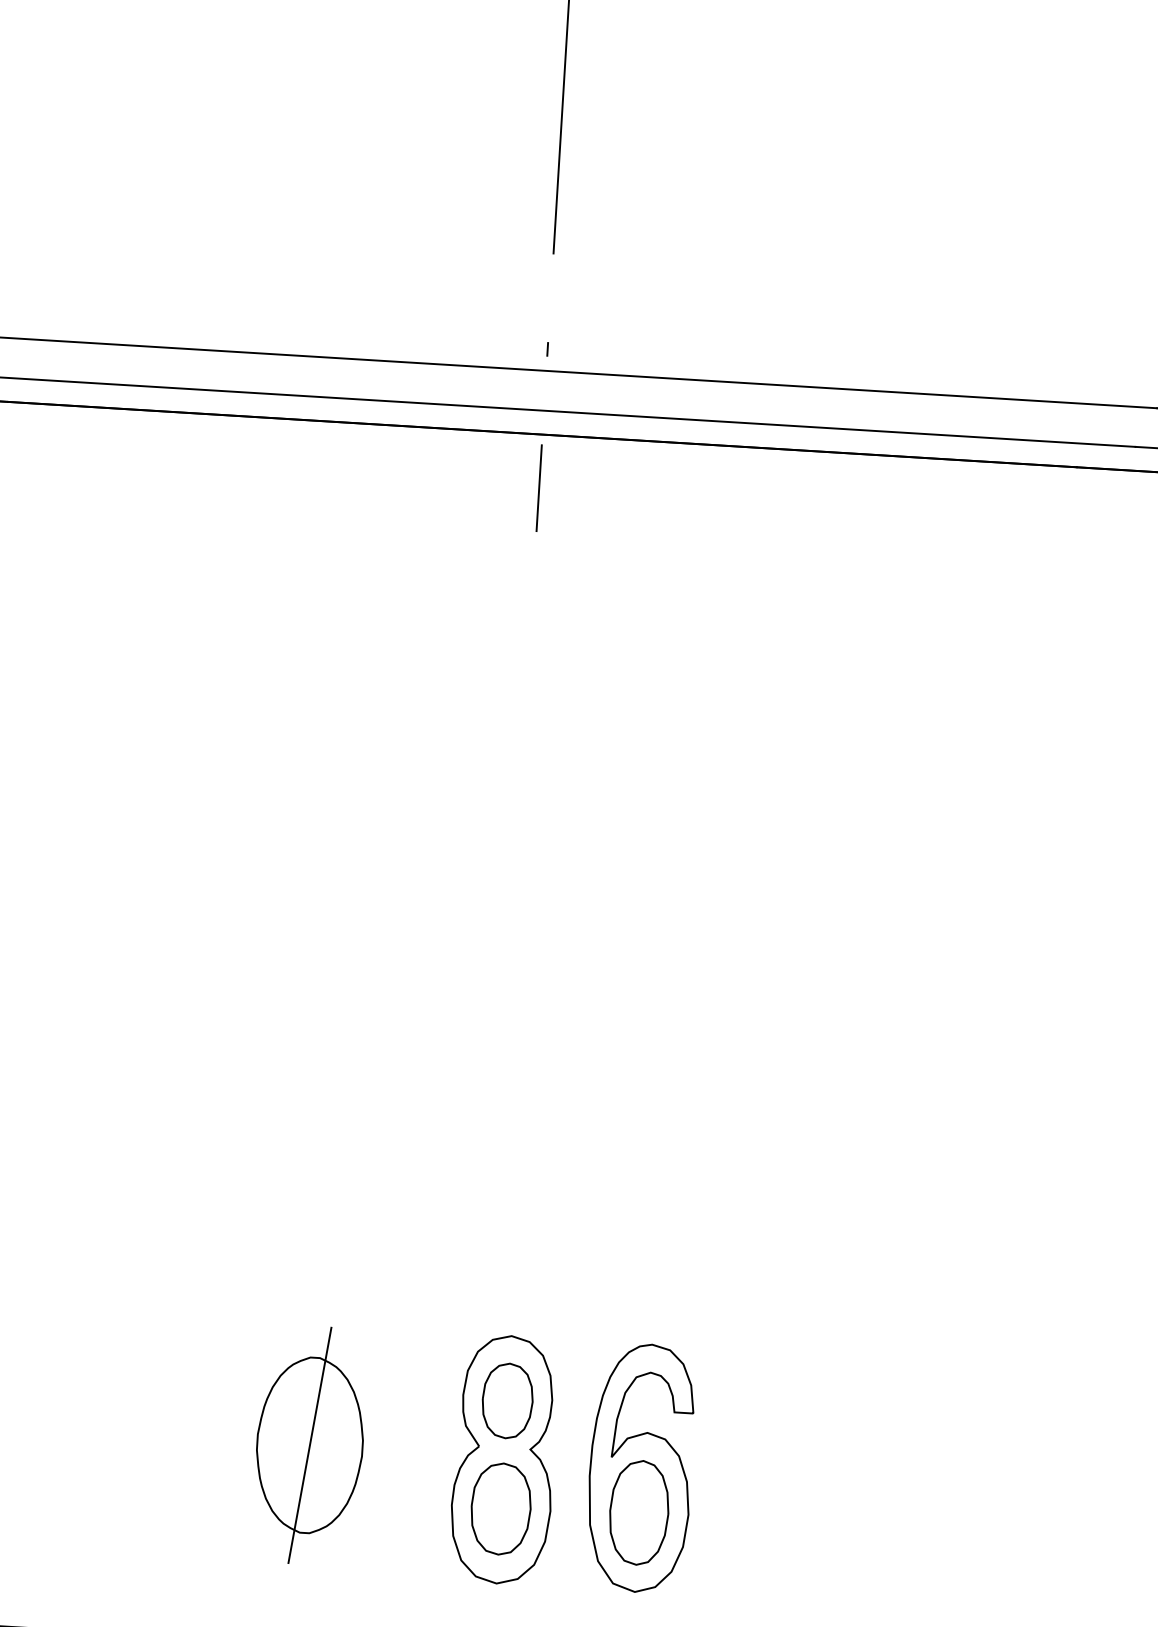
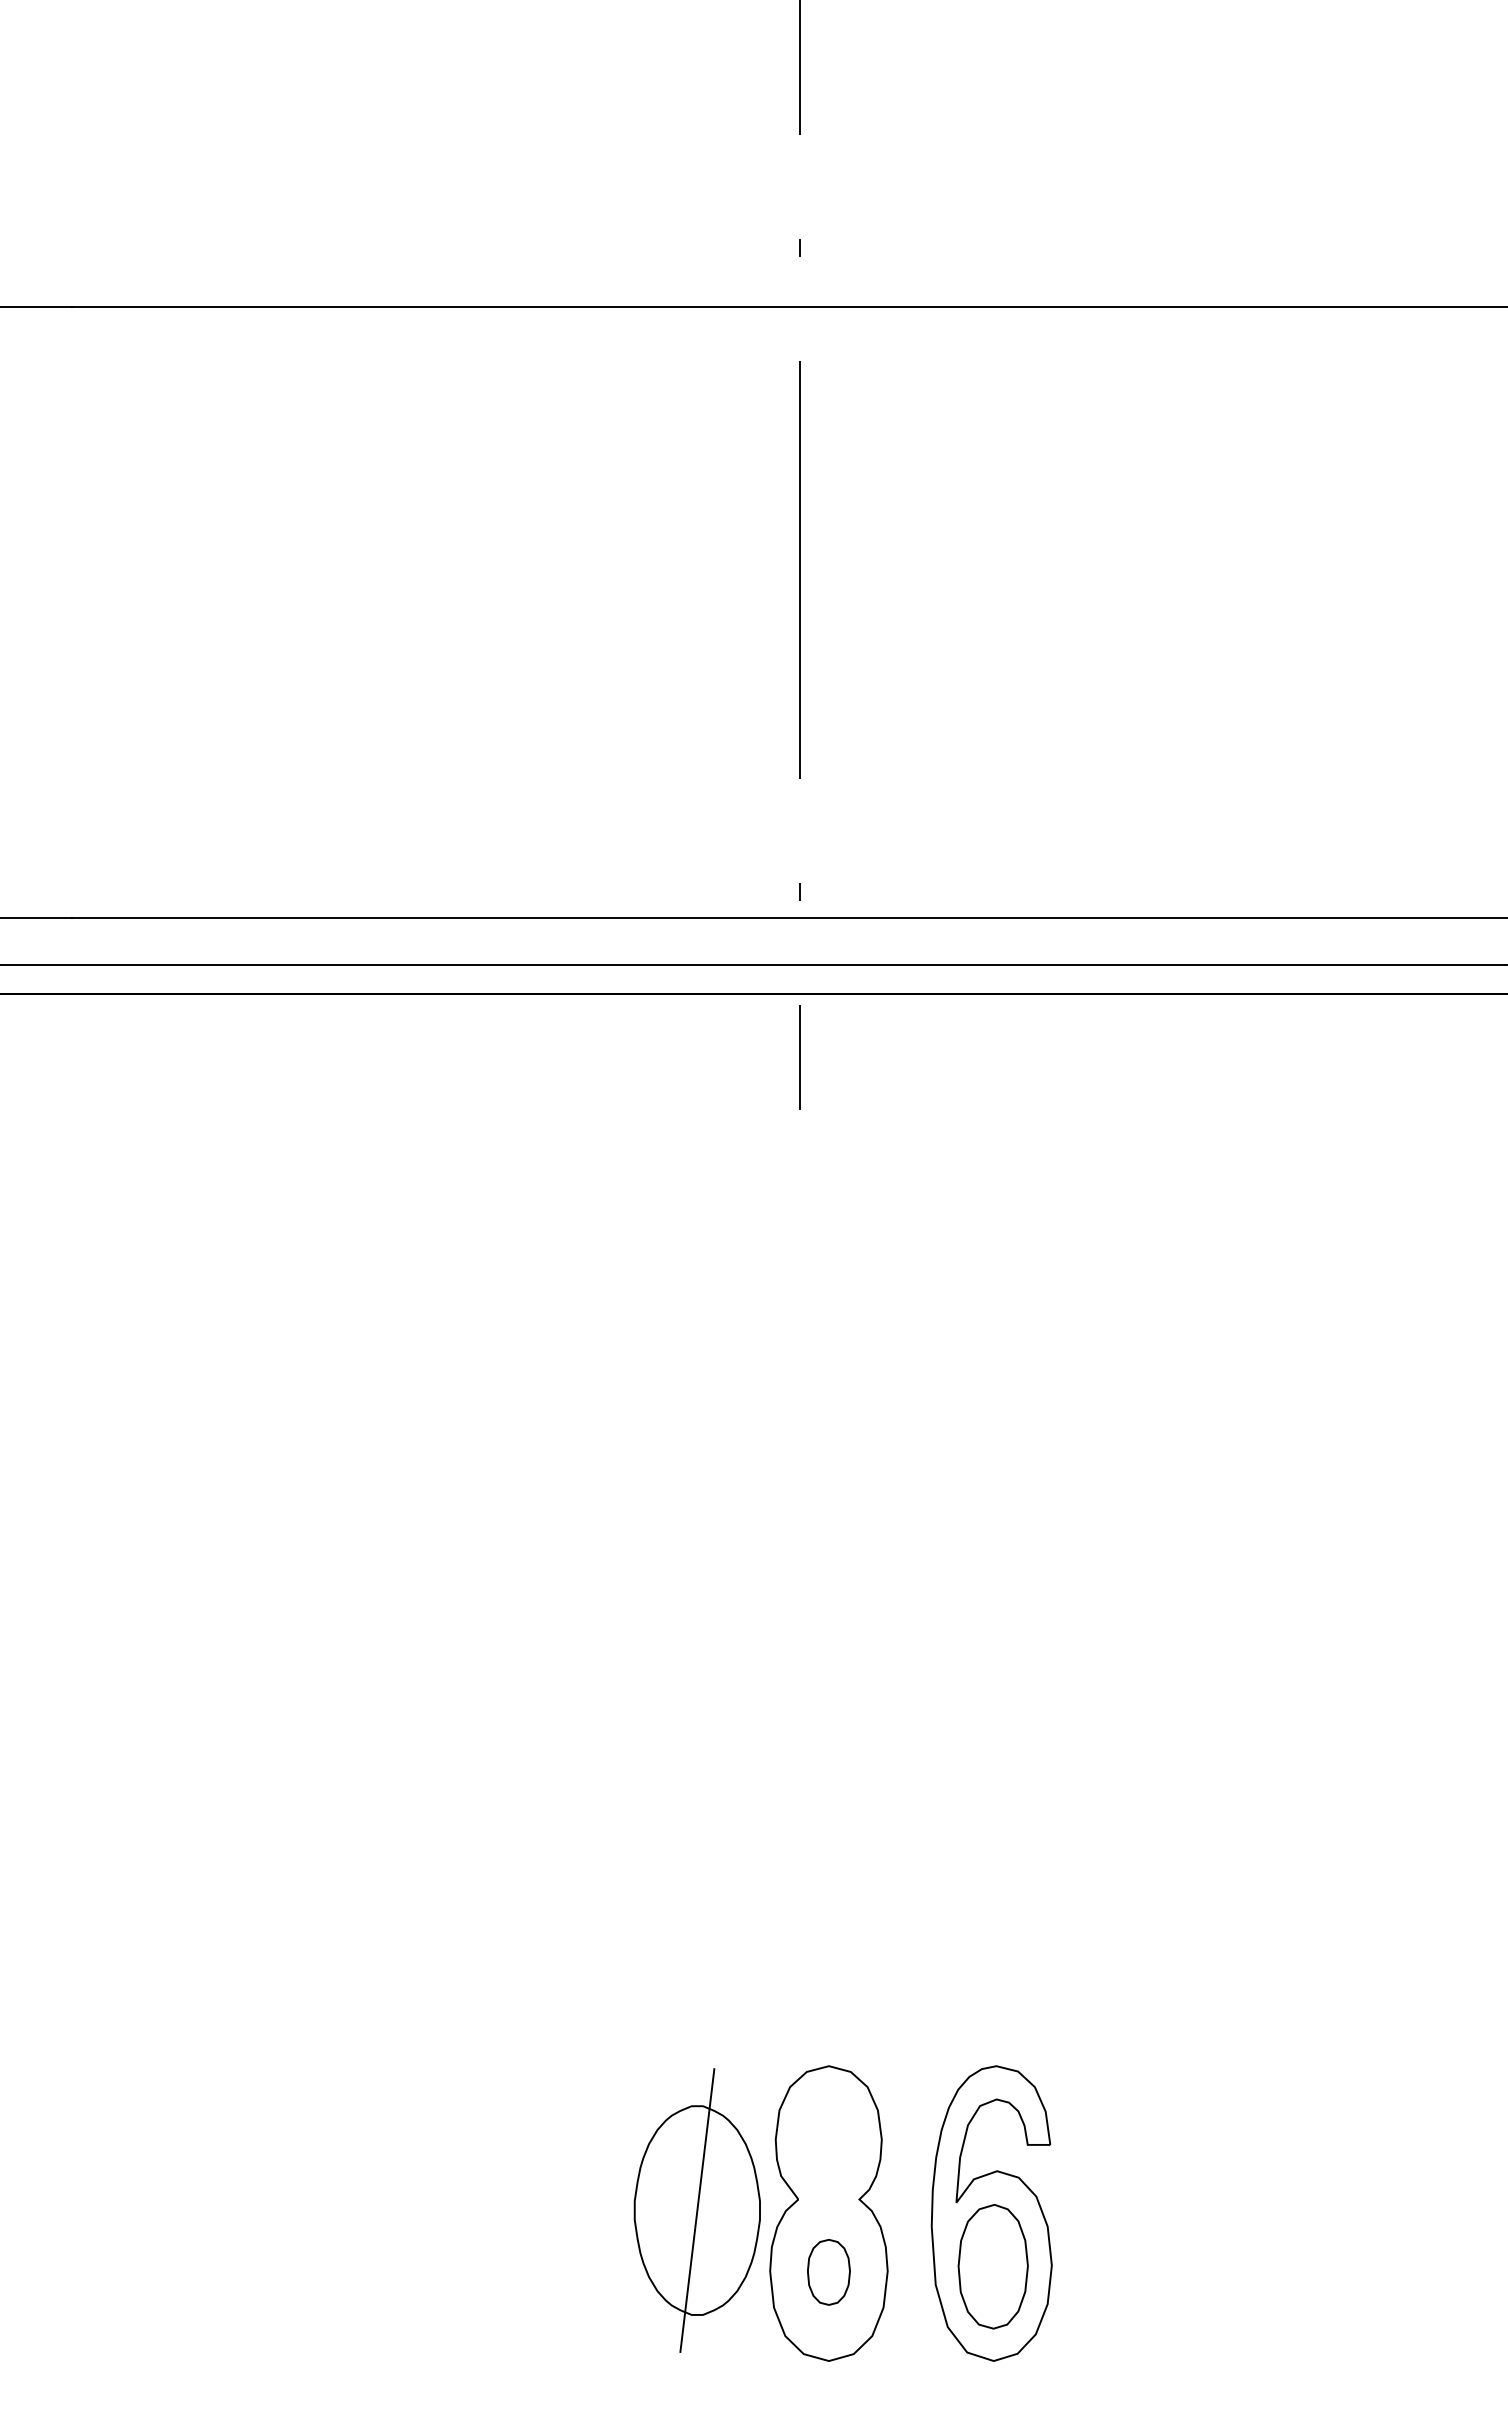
part: (507, 1400) -> (828, 2143), removed
part: (309, 1445) -> (696, 2210), moved
part: (500, 1509) -> (828, 2272), size x0.6

